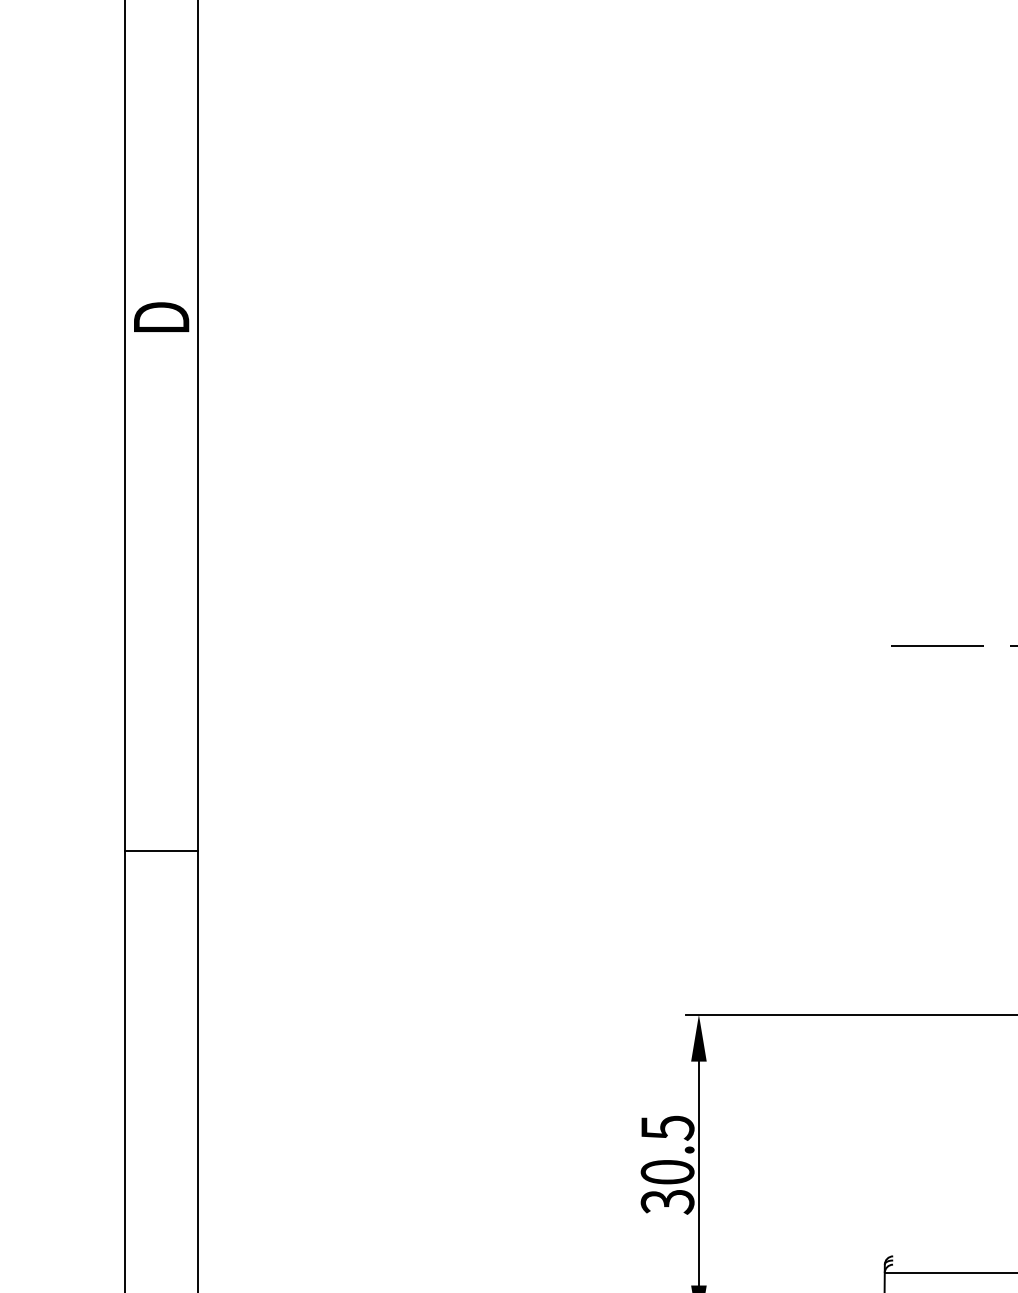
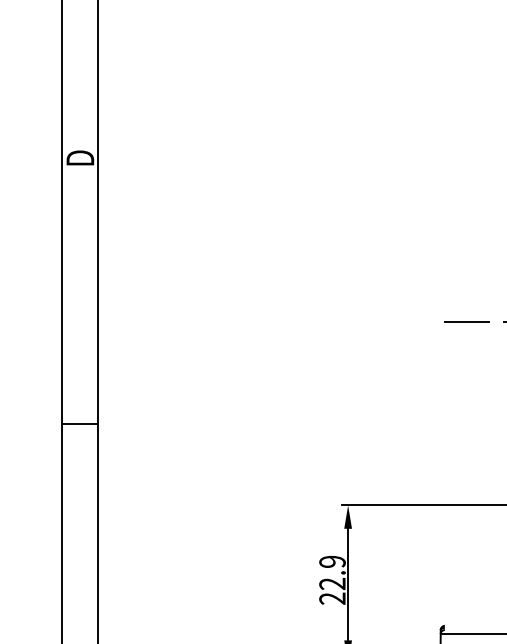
text: (667, 1165) -> (332, 580), 30.5 -> 22.9

